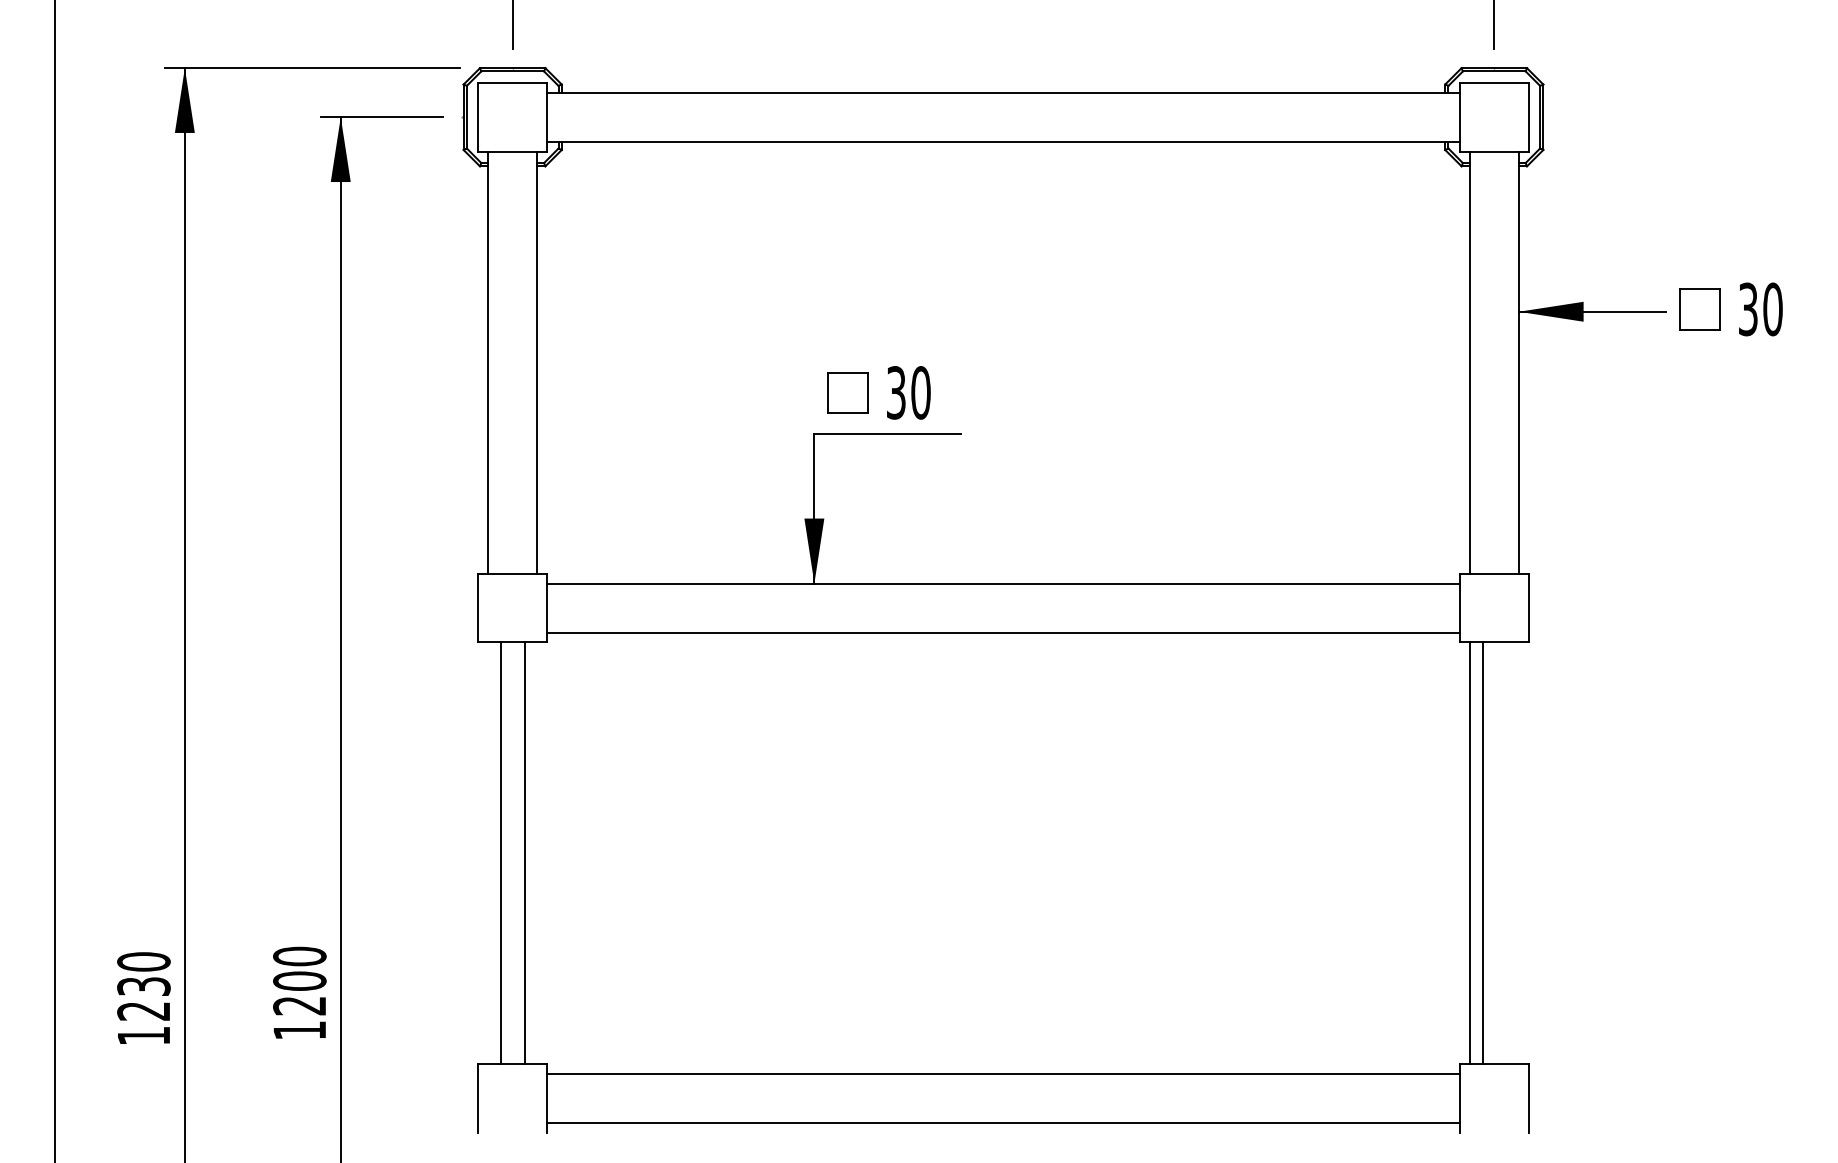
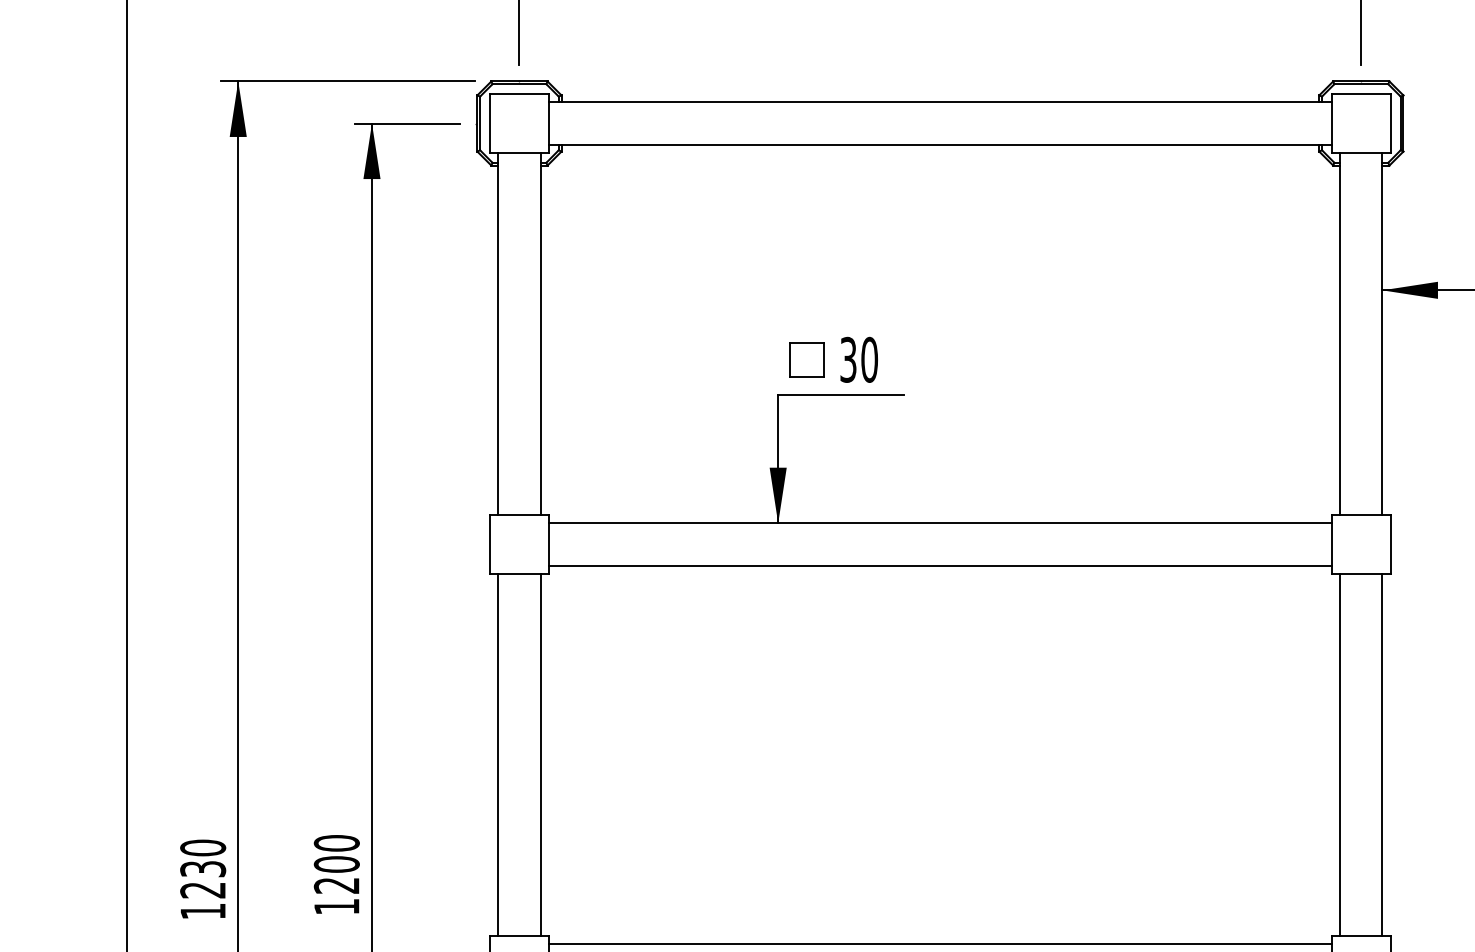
line: (501, 853) -> (540, 754), moved
line: (525, 853) -> (498, 754), moved
line: (1482, 853) -> (1382, 754), moved

